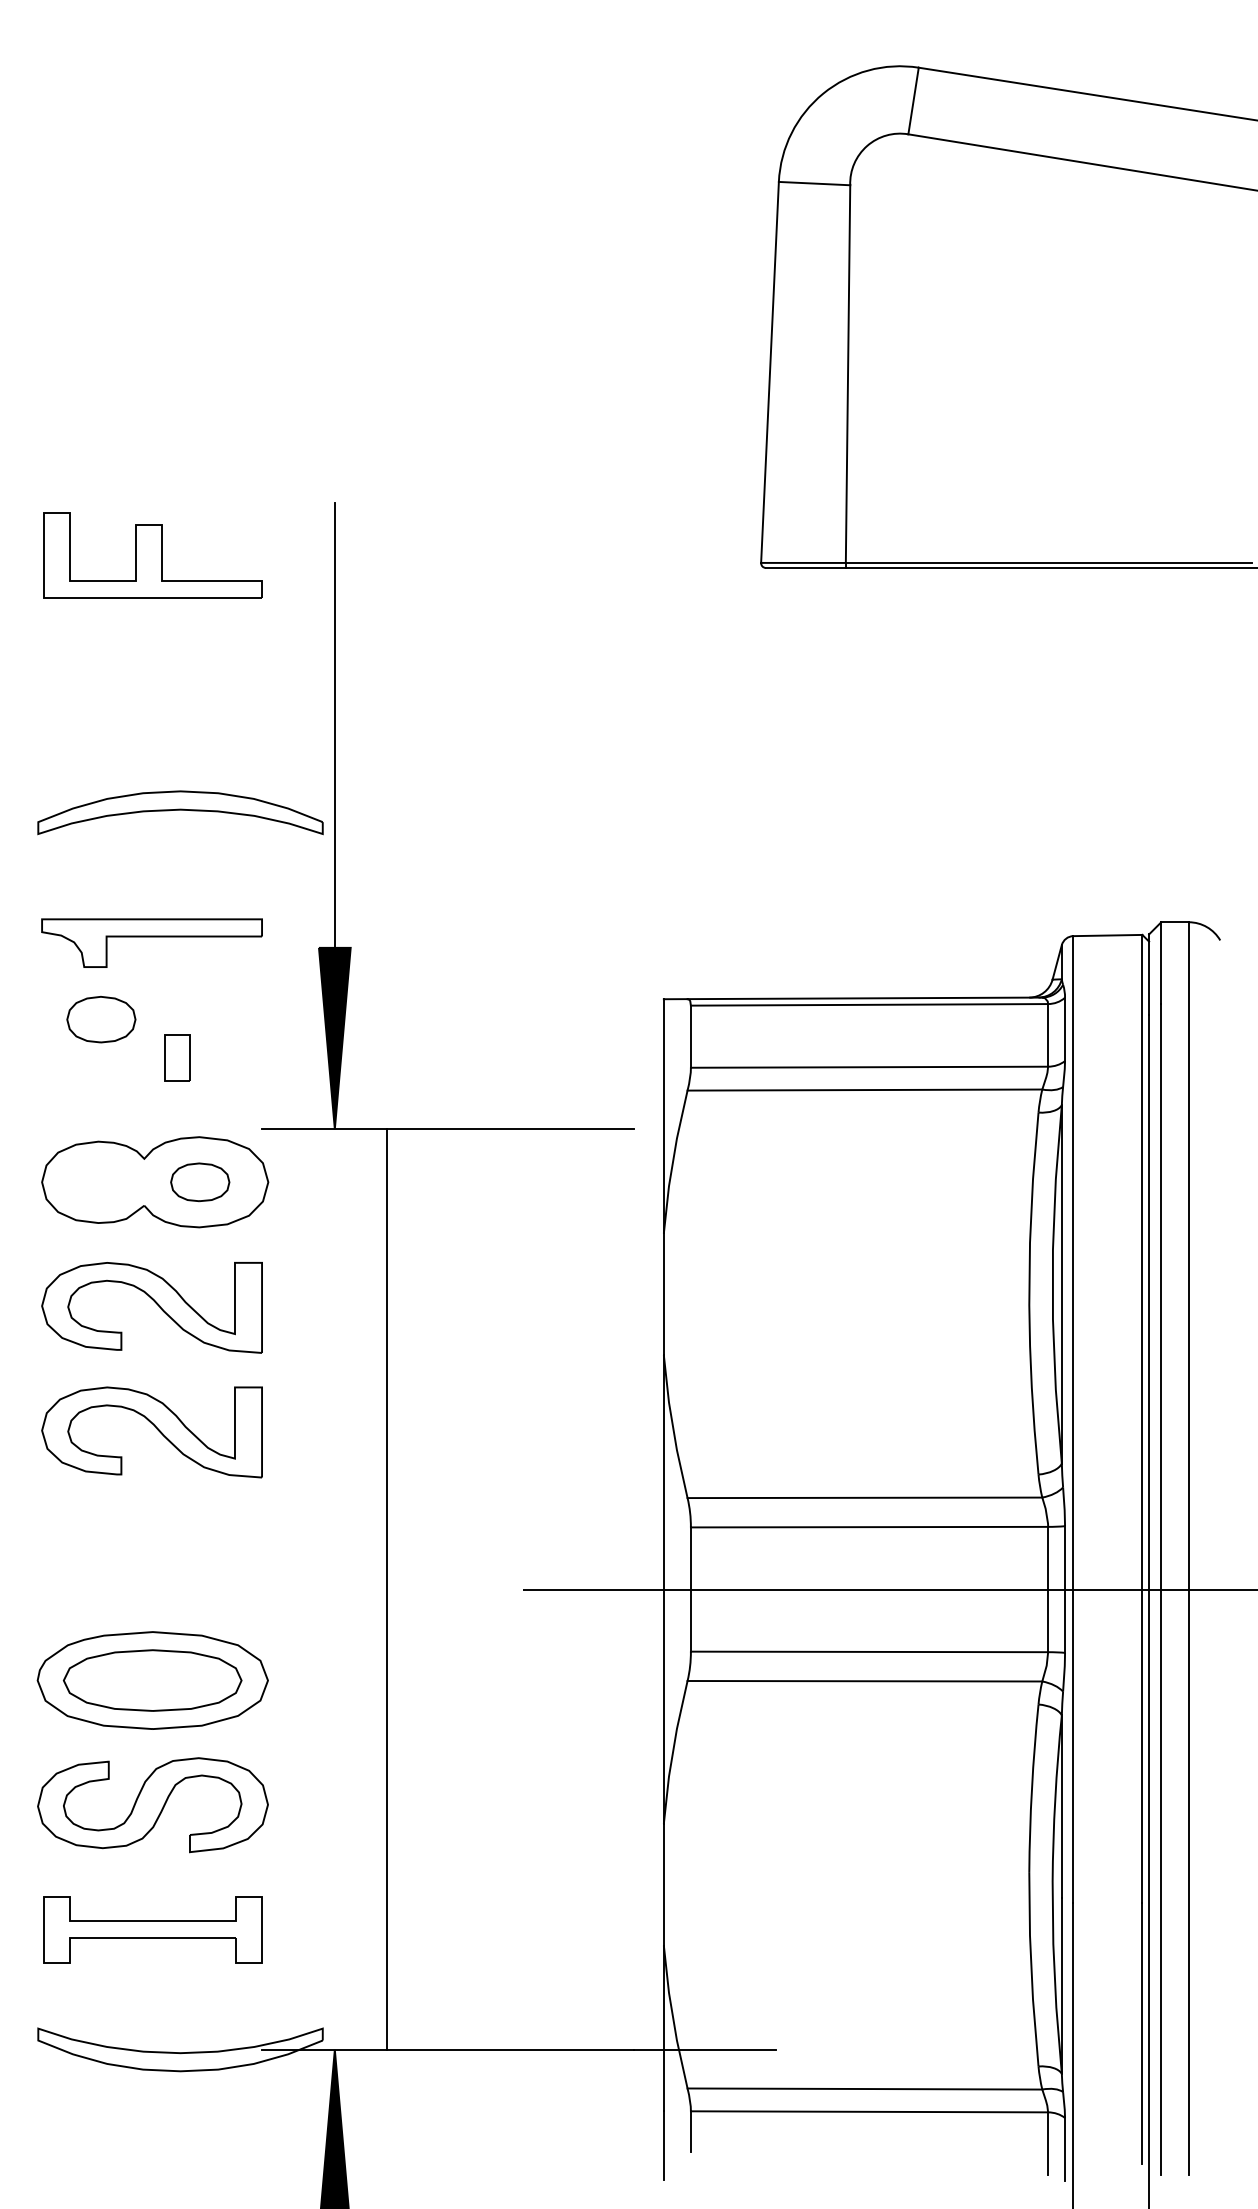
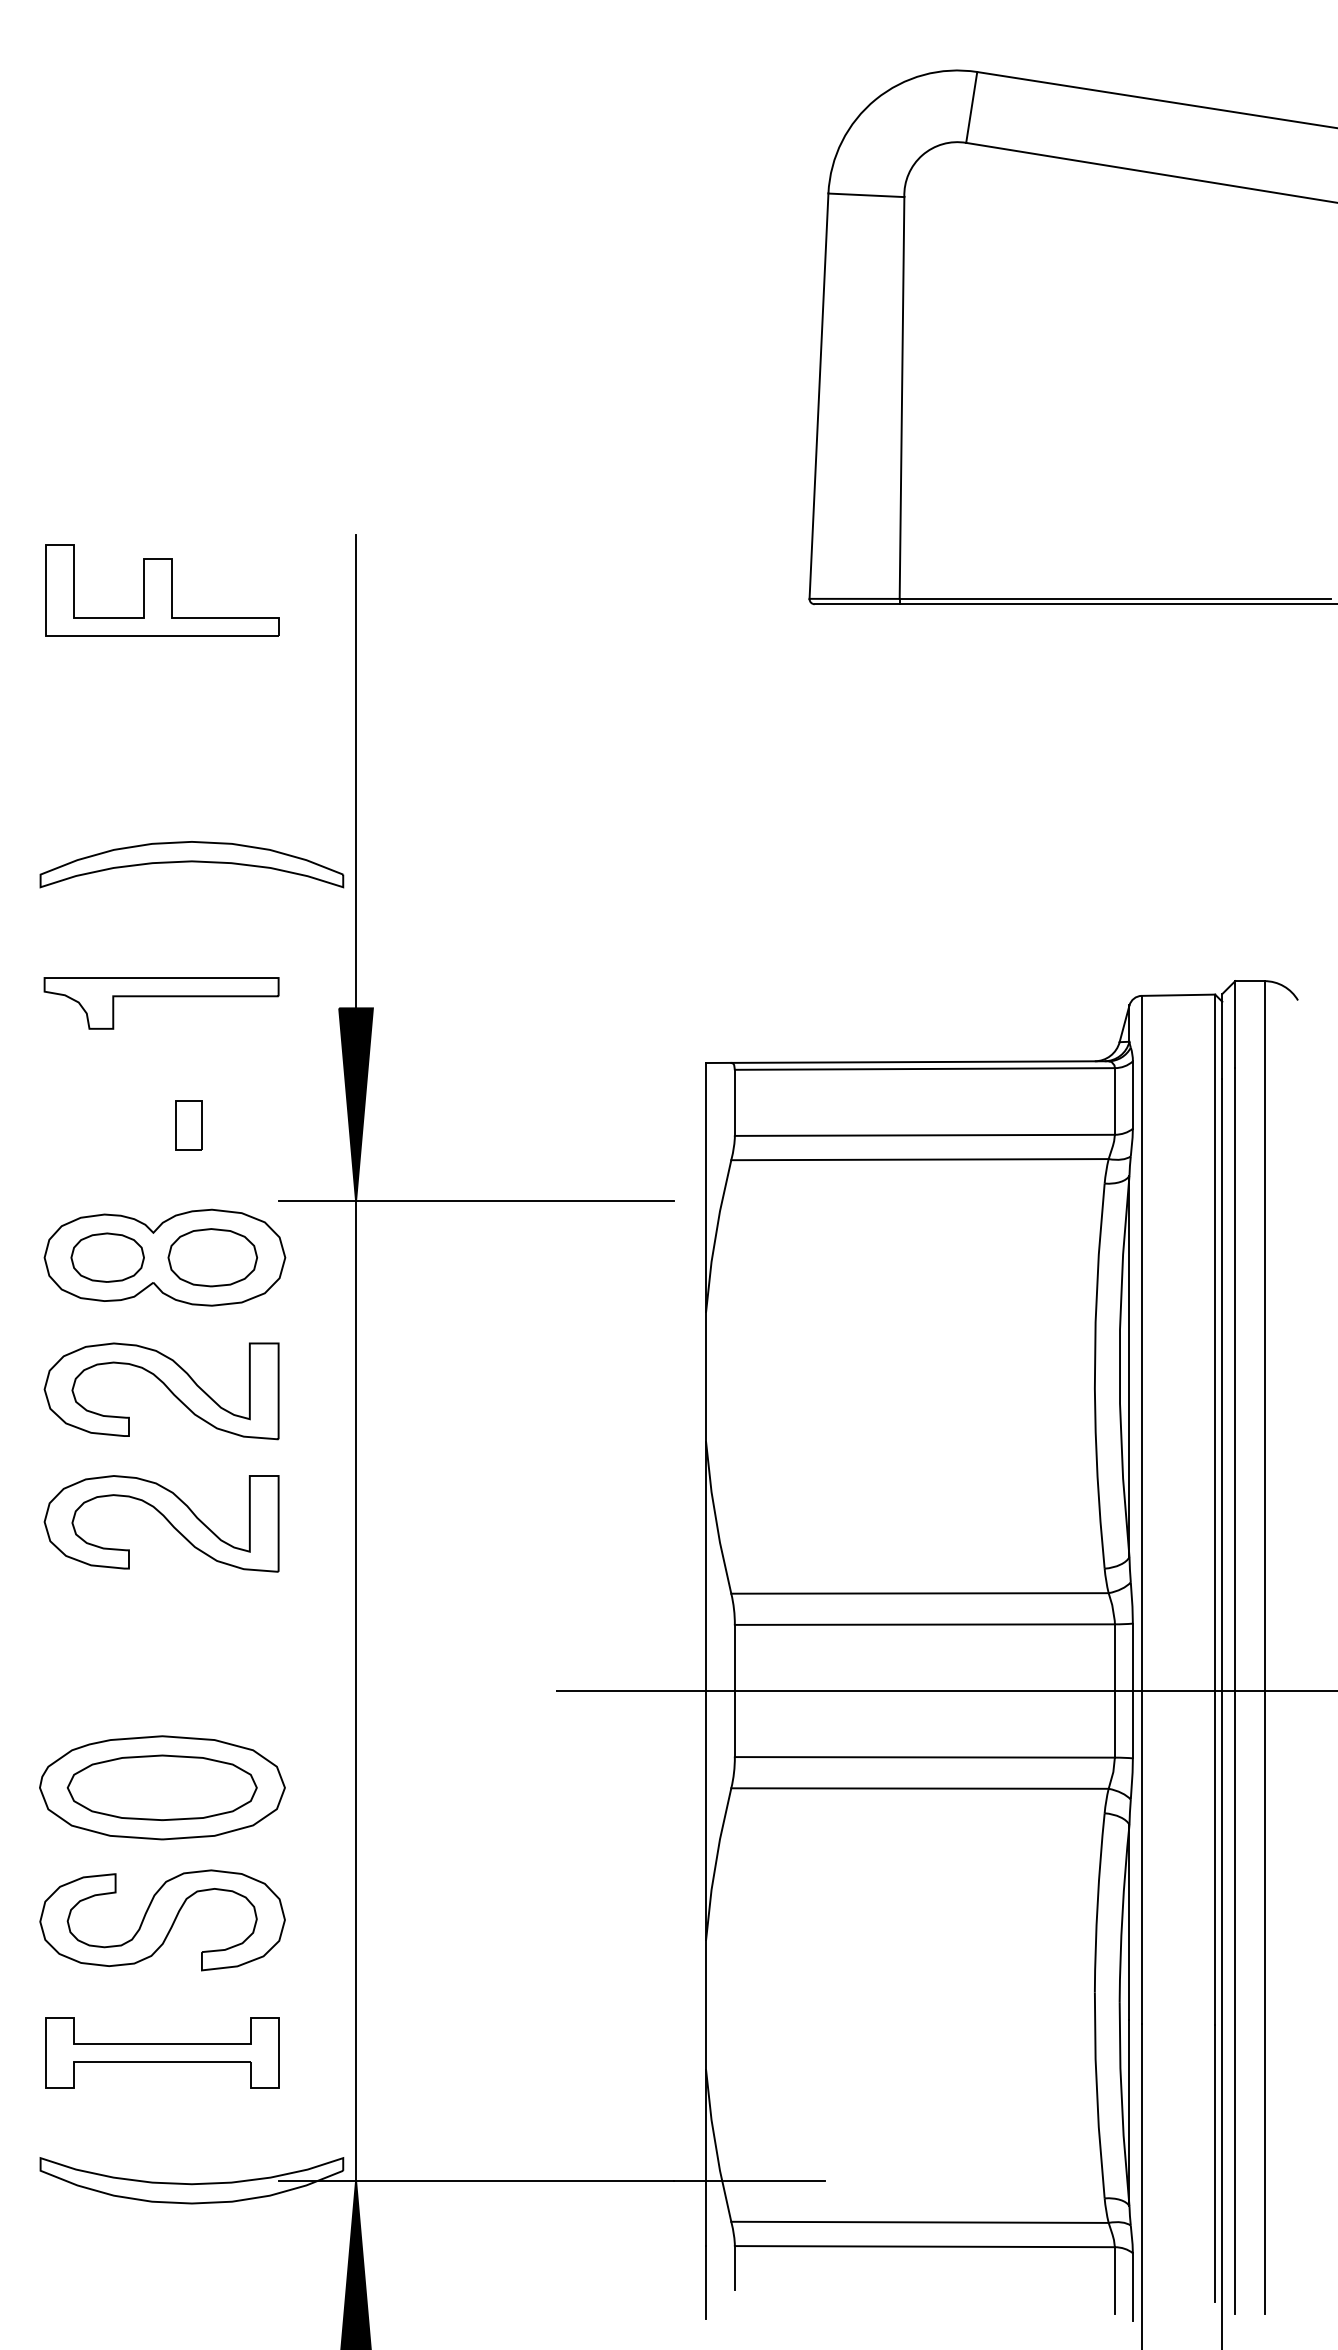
part: (101, 1019) -> (107, 1257), moved
part: (199, 1182) -> (212, 1257), size x1.43
line: (387, 1589) -> (356, 1690), moved

